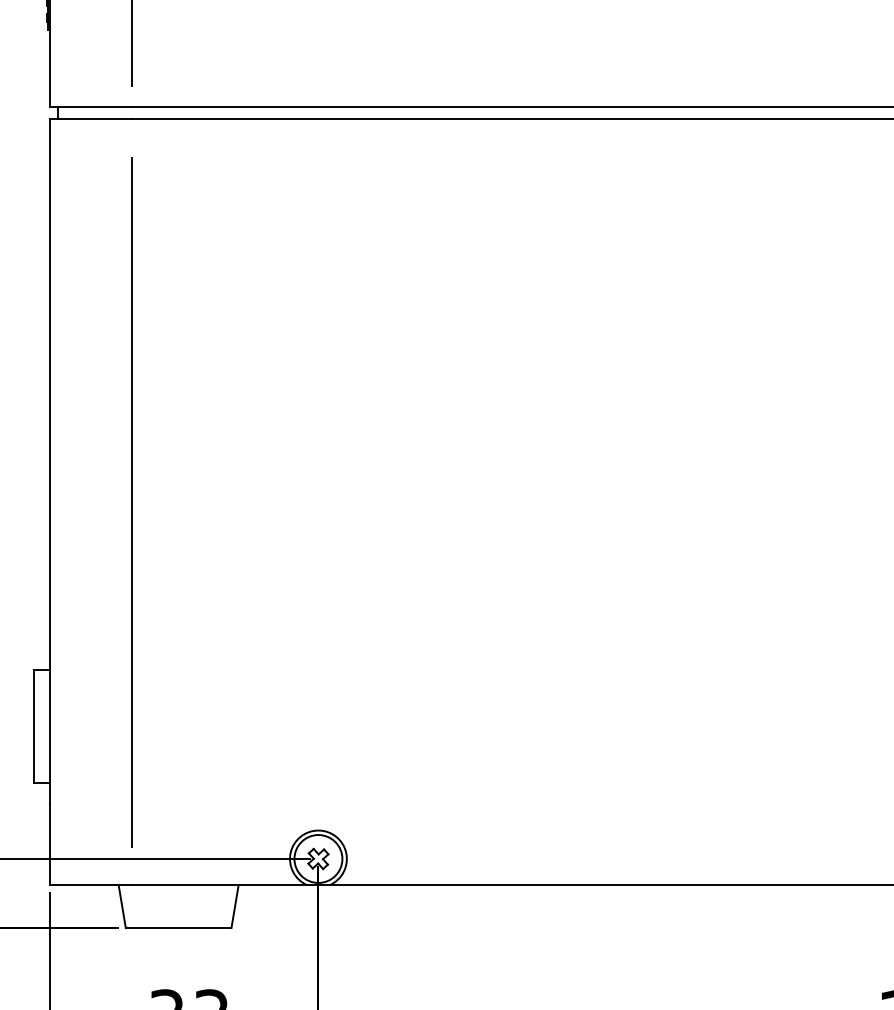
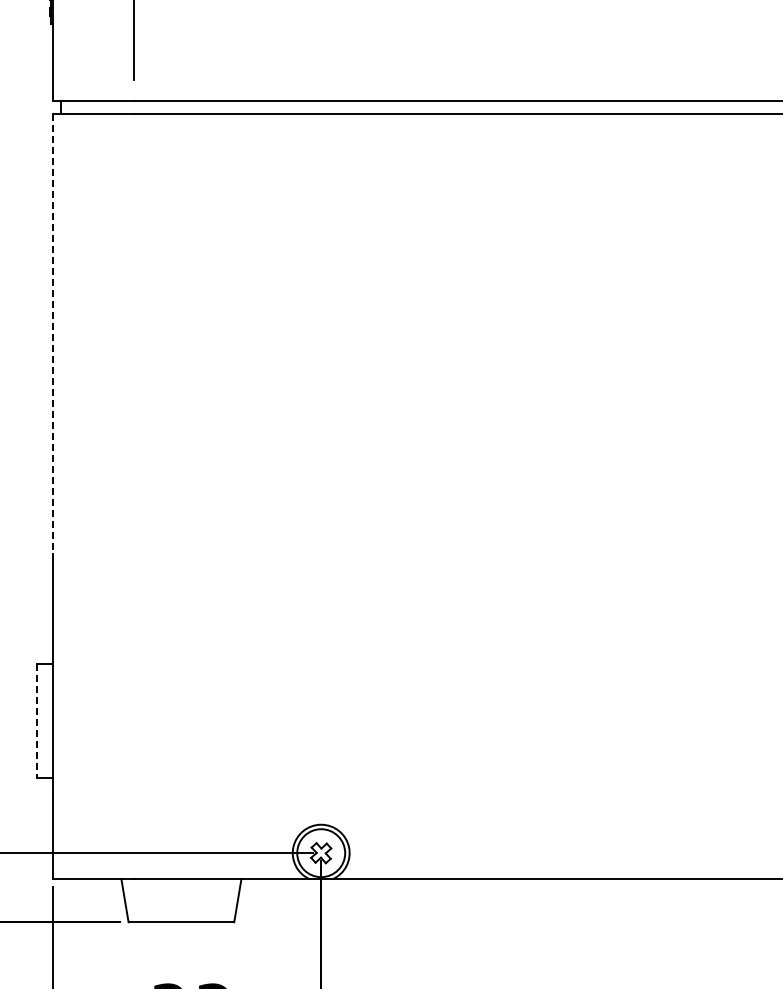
line: (50, 340) -> (53, 334), solid -> dashed
line: (131, 501) -> (134, 495), removed
line: (33, 726) -> (36, 720), solid -> dashed

